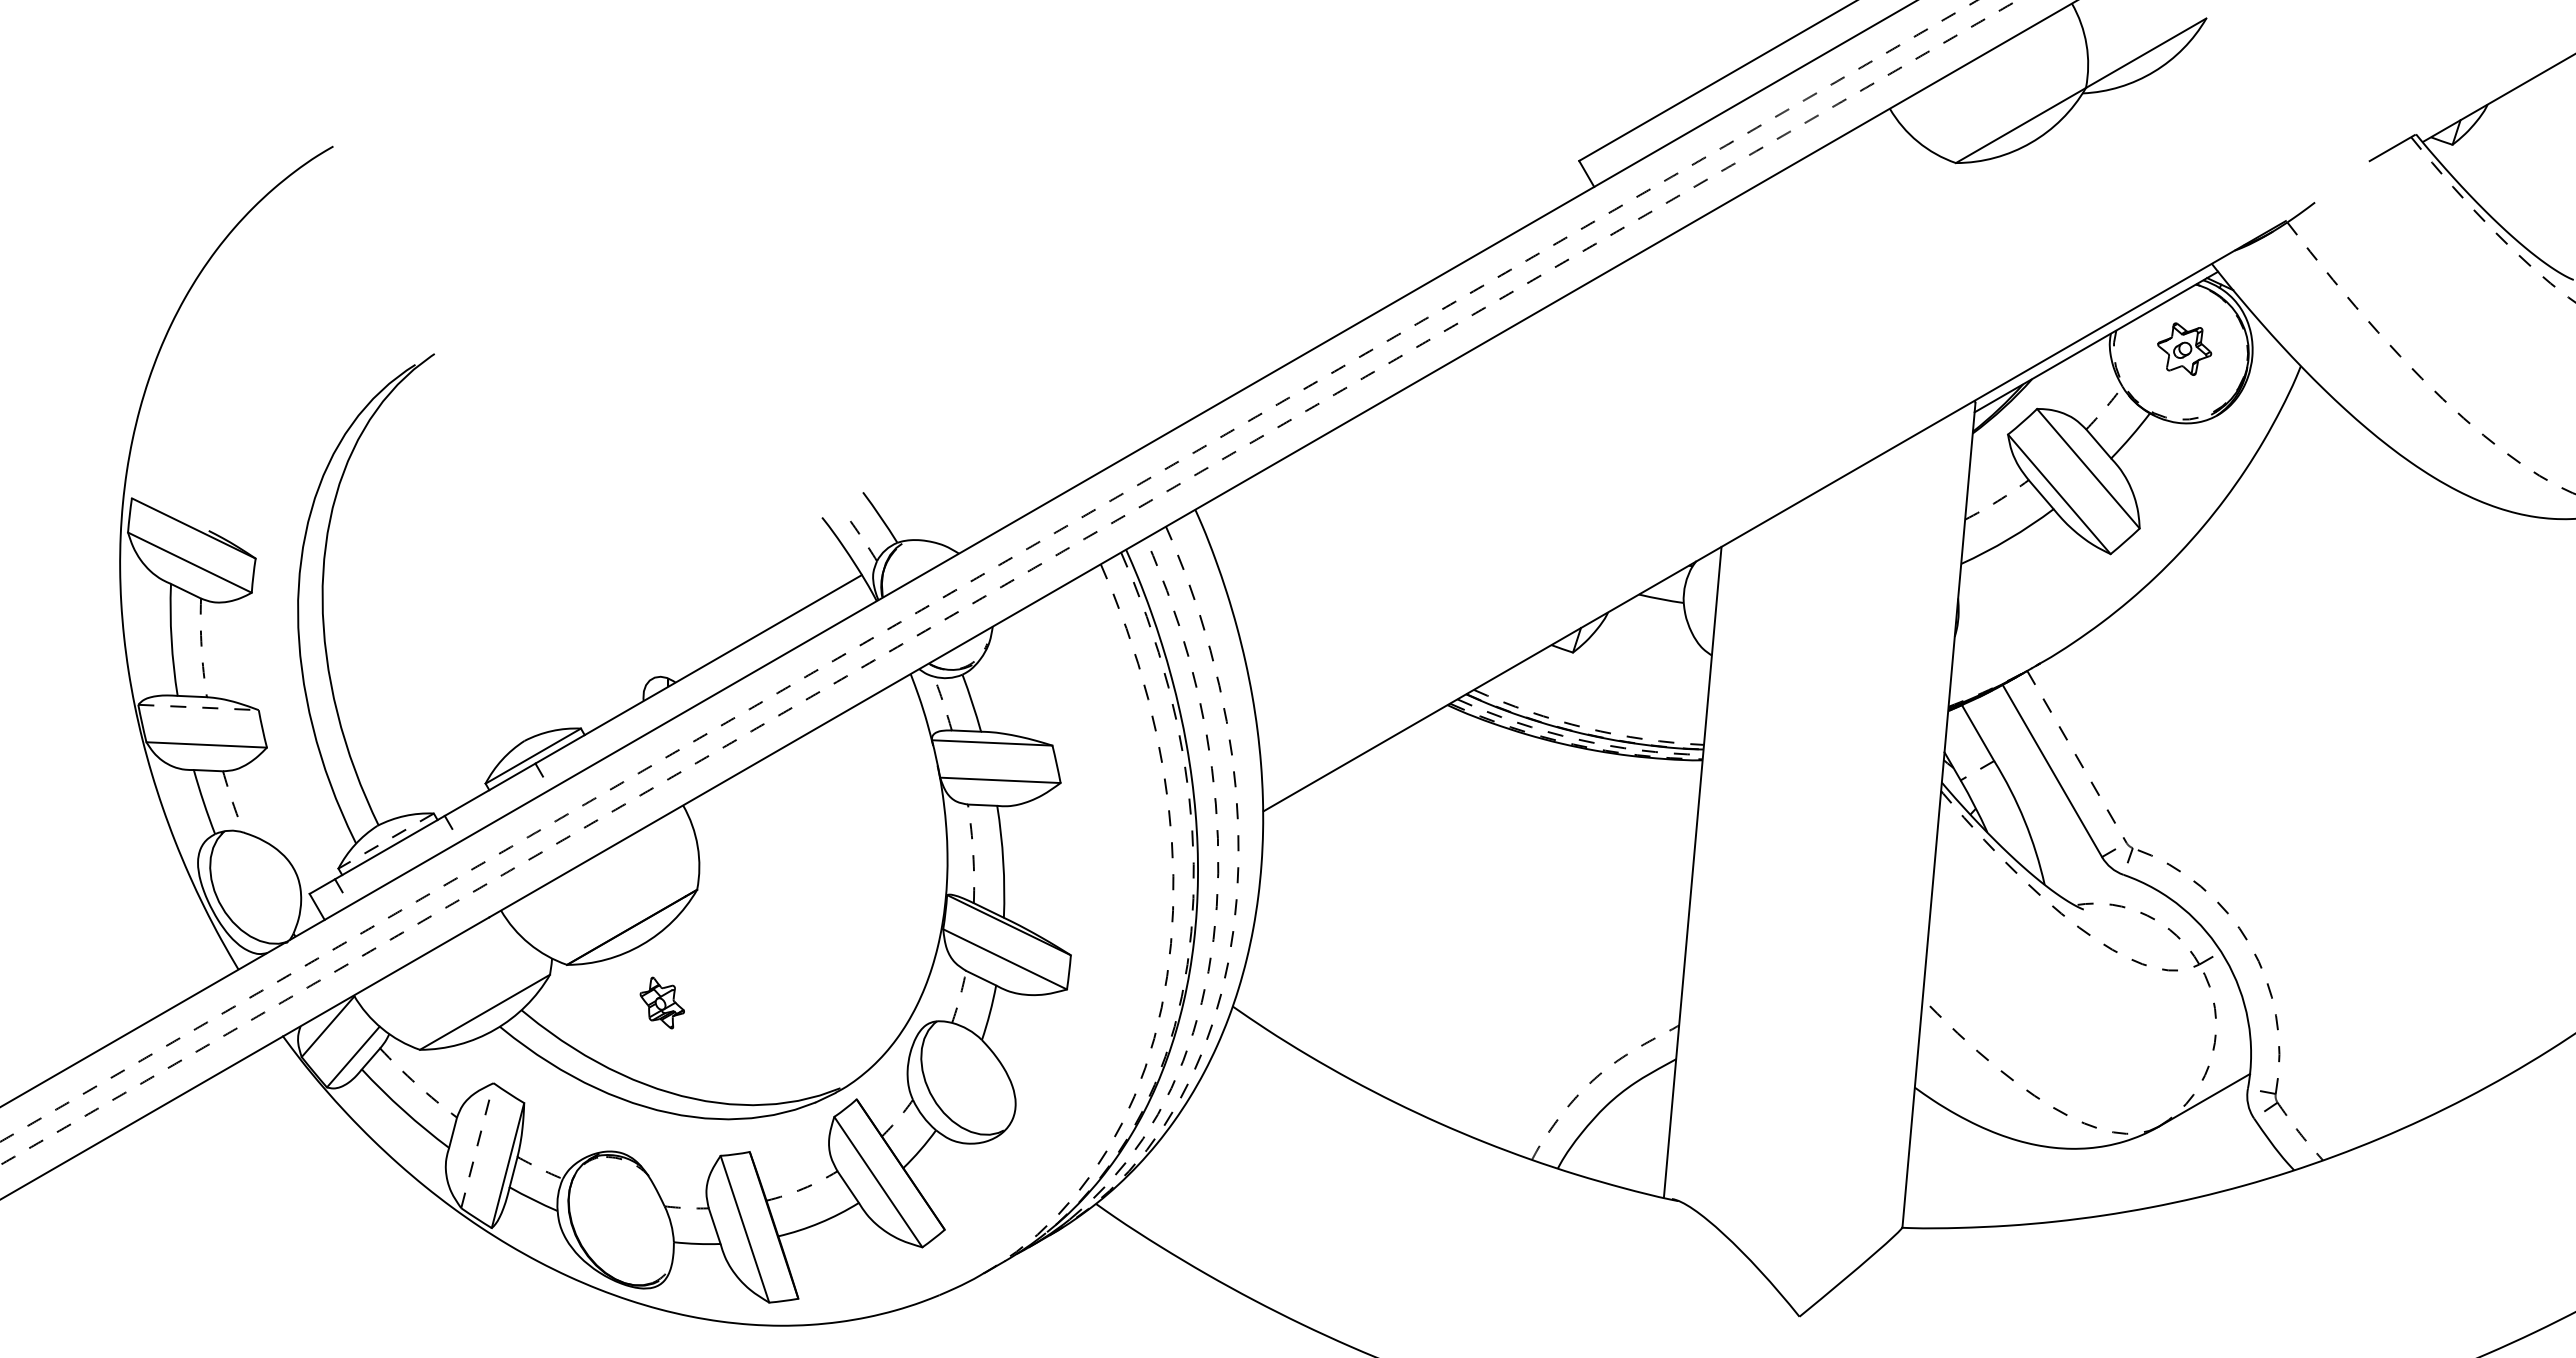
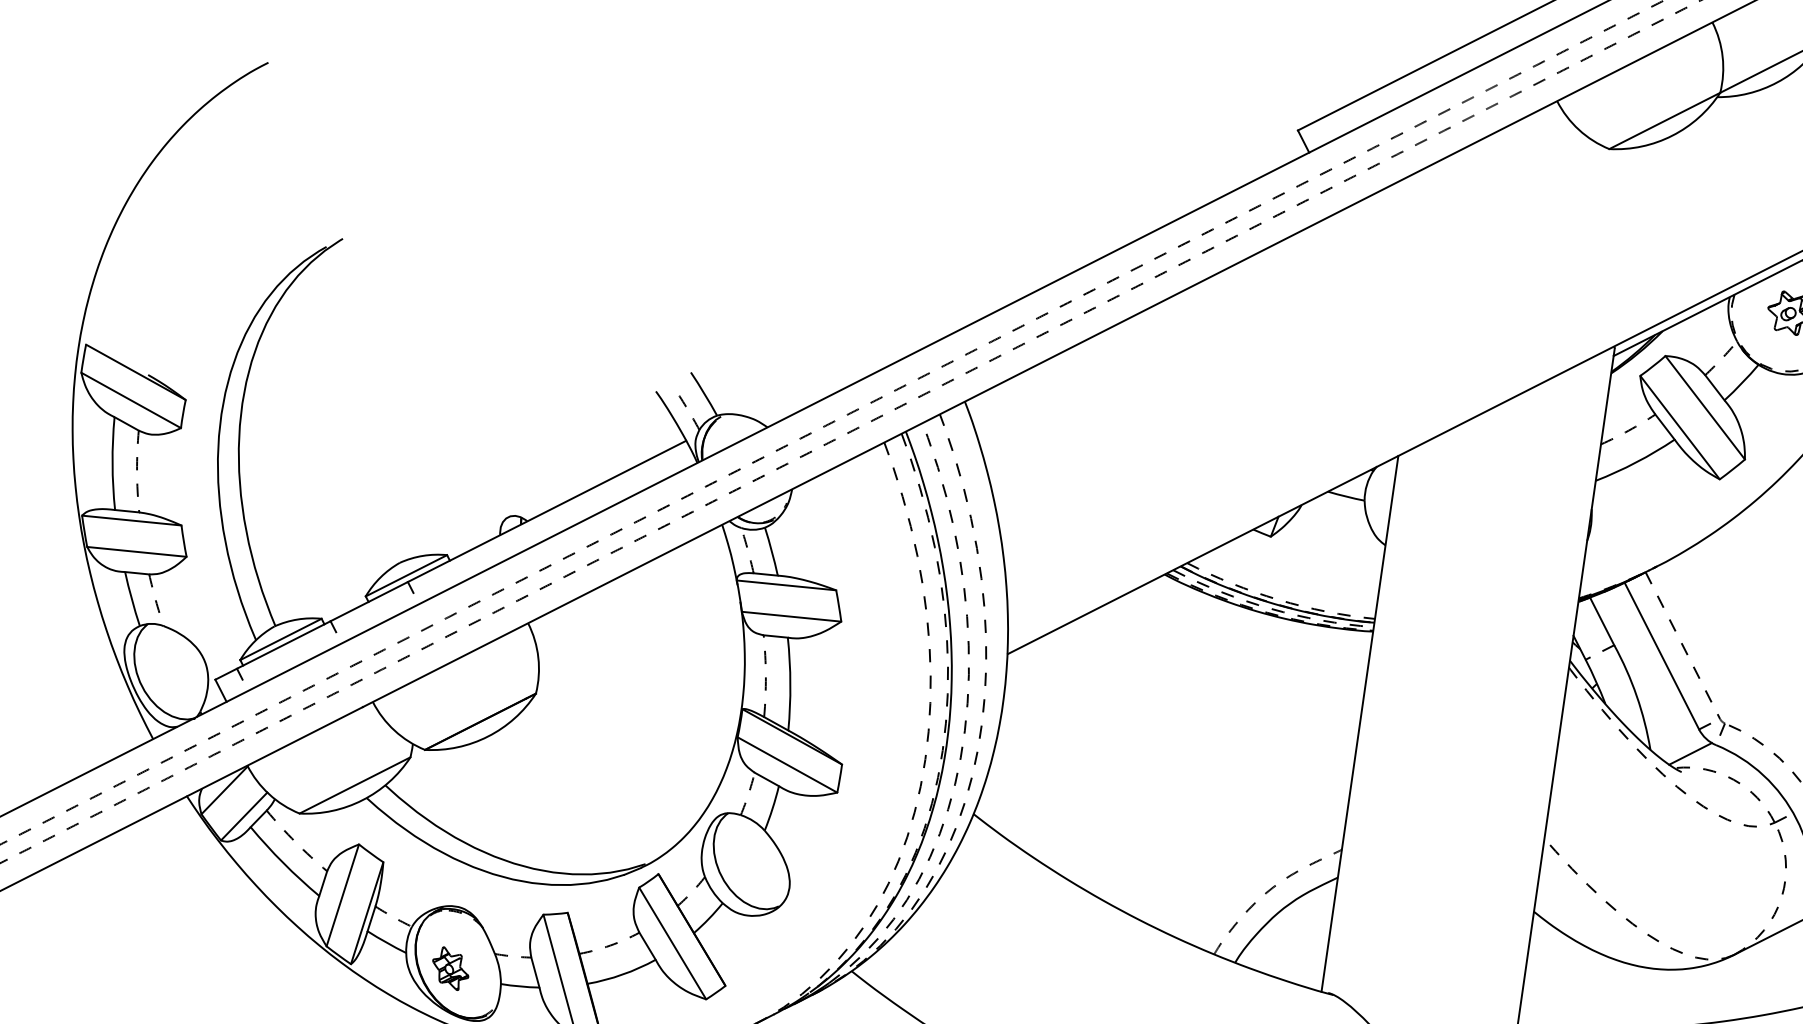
line: (199, 707) -> (132, 520), dashed -> solid
line: (386, 841) -> (281, 639), dashed -> solid
line: (2093, 886) -> (1690, 753), added
part: (661, 1002) -> (450, 968), moved
line: (477, 1145) -> (342, 895), dashed -> solid

